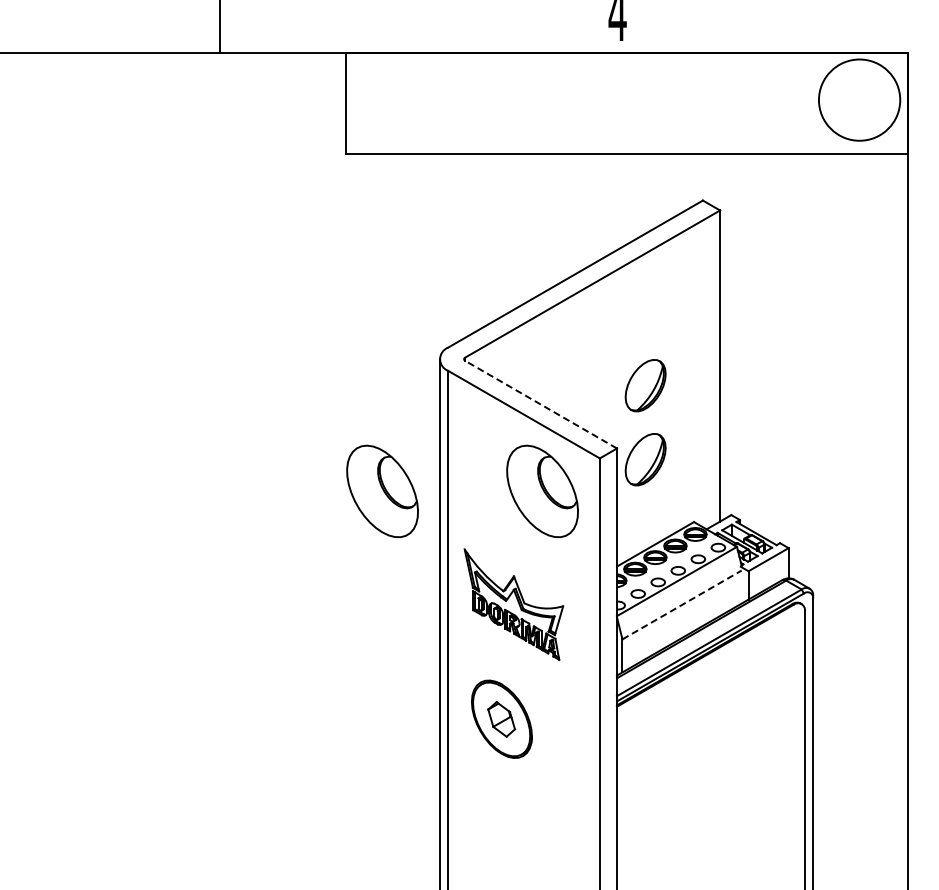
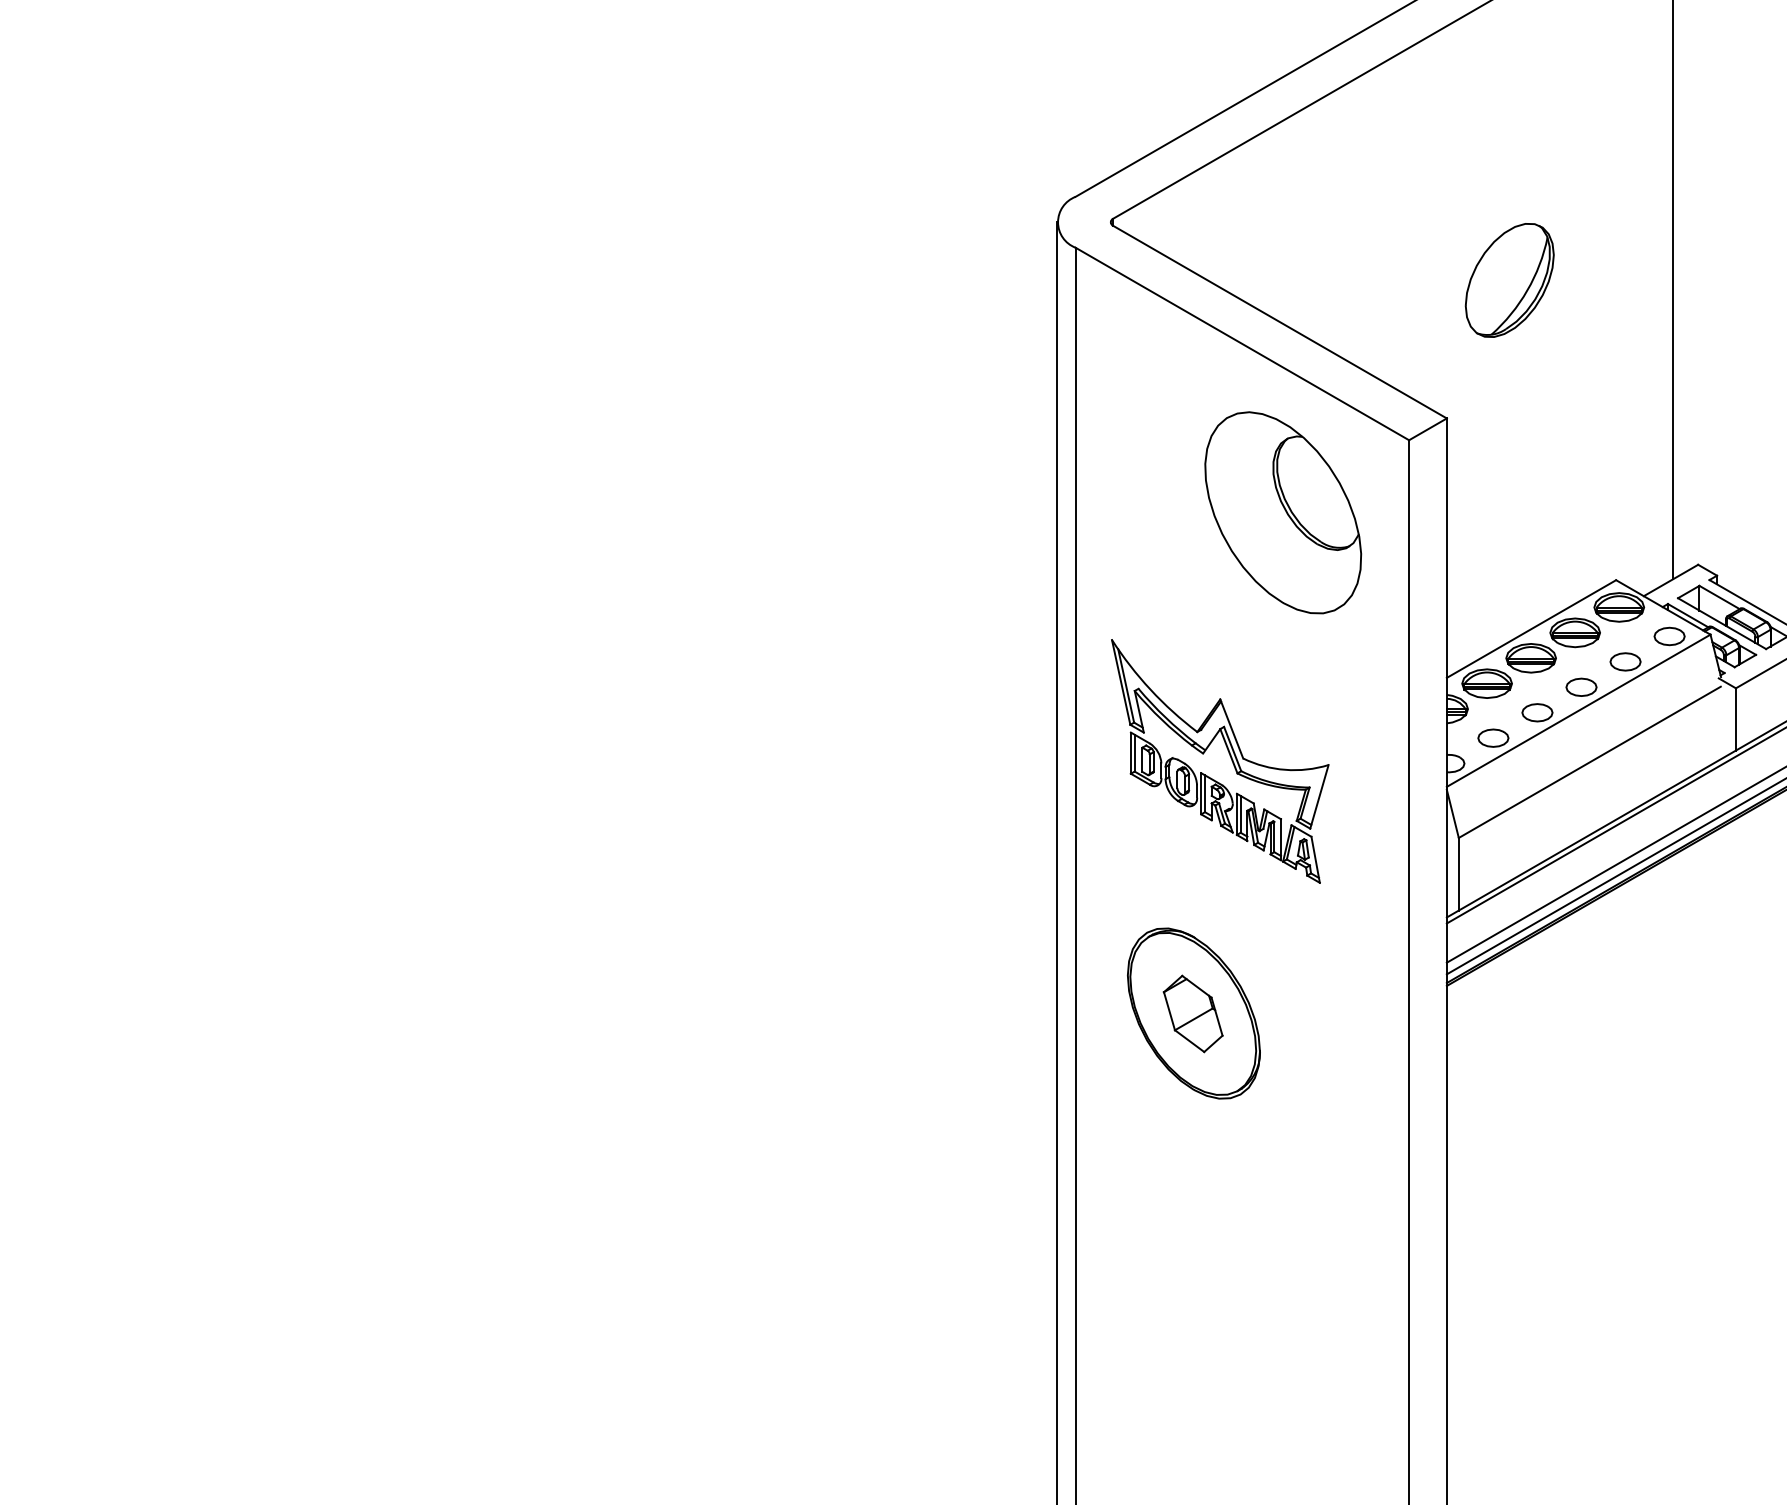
line: (541, 404) -> (1280, 321), dashed -> solid
part: (645, 459) -> (1509, 442), removed
part: (382, 491) -> (931, 512), removed
line: (682, 604) -> (1590, 761), dashed -> solid

